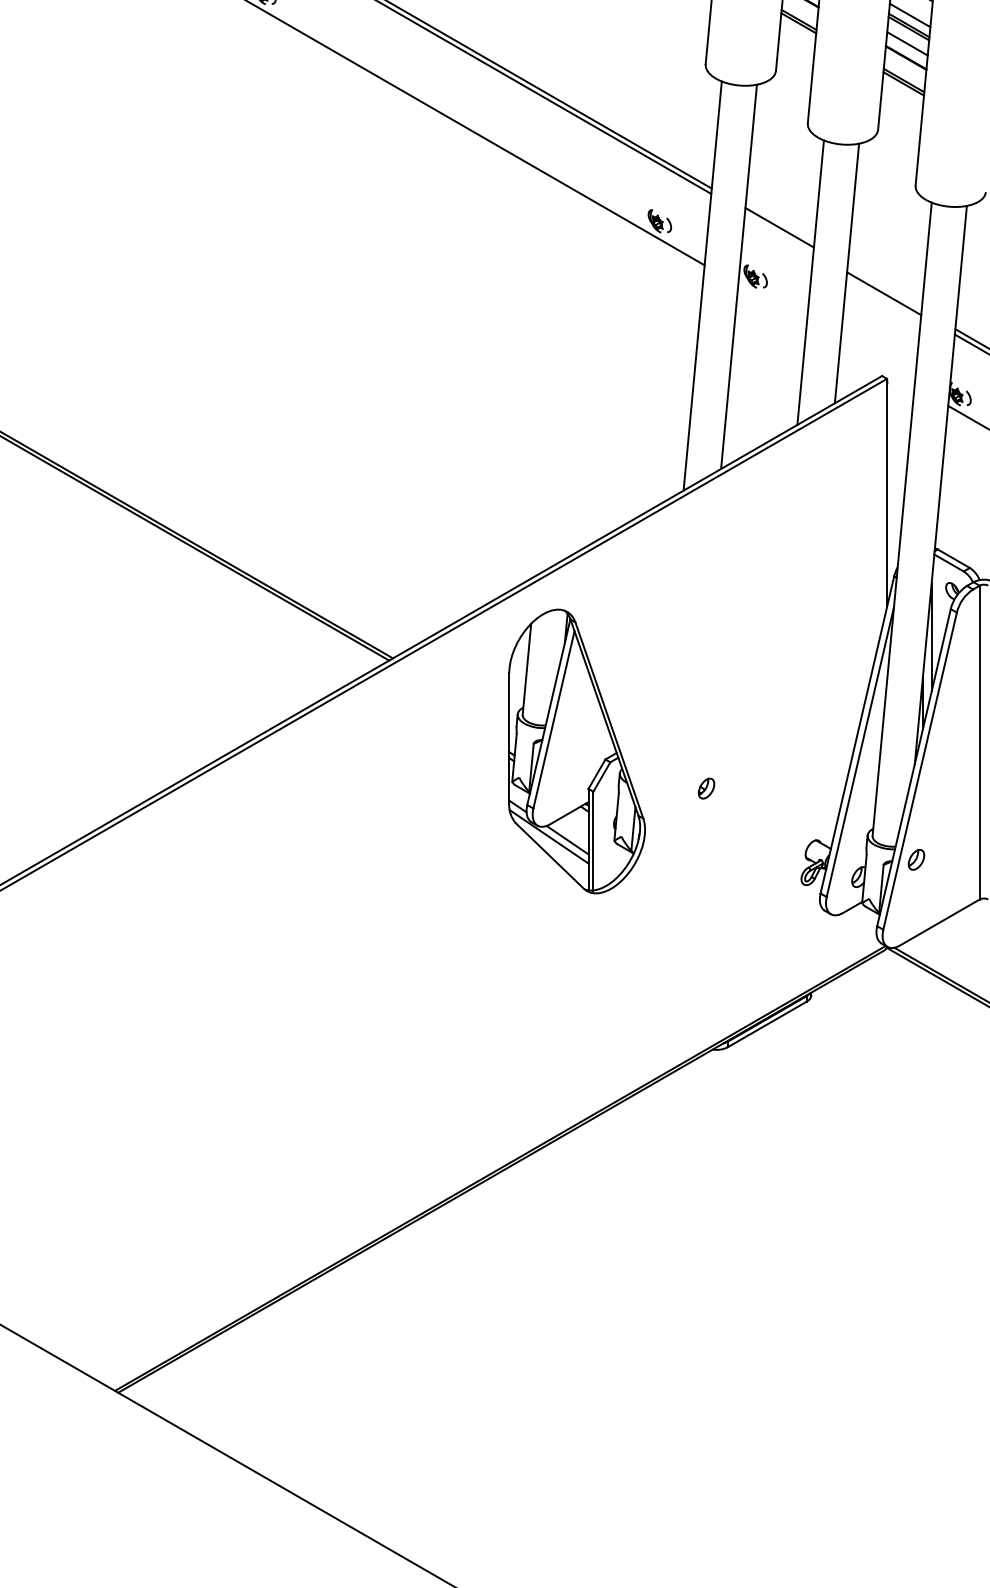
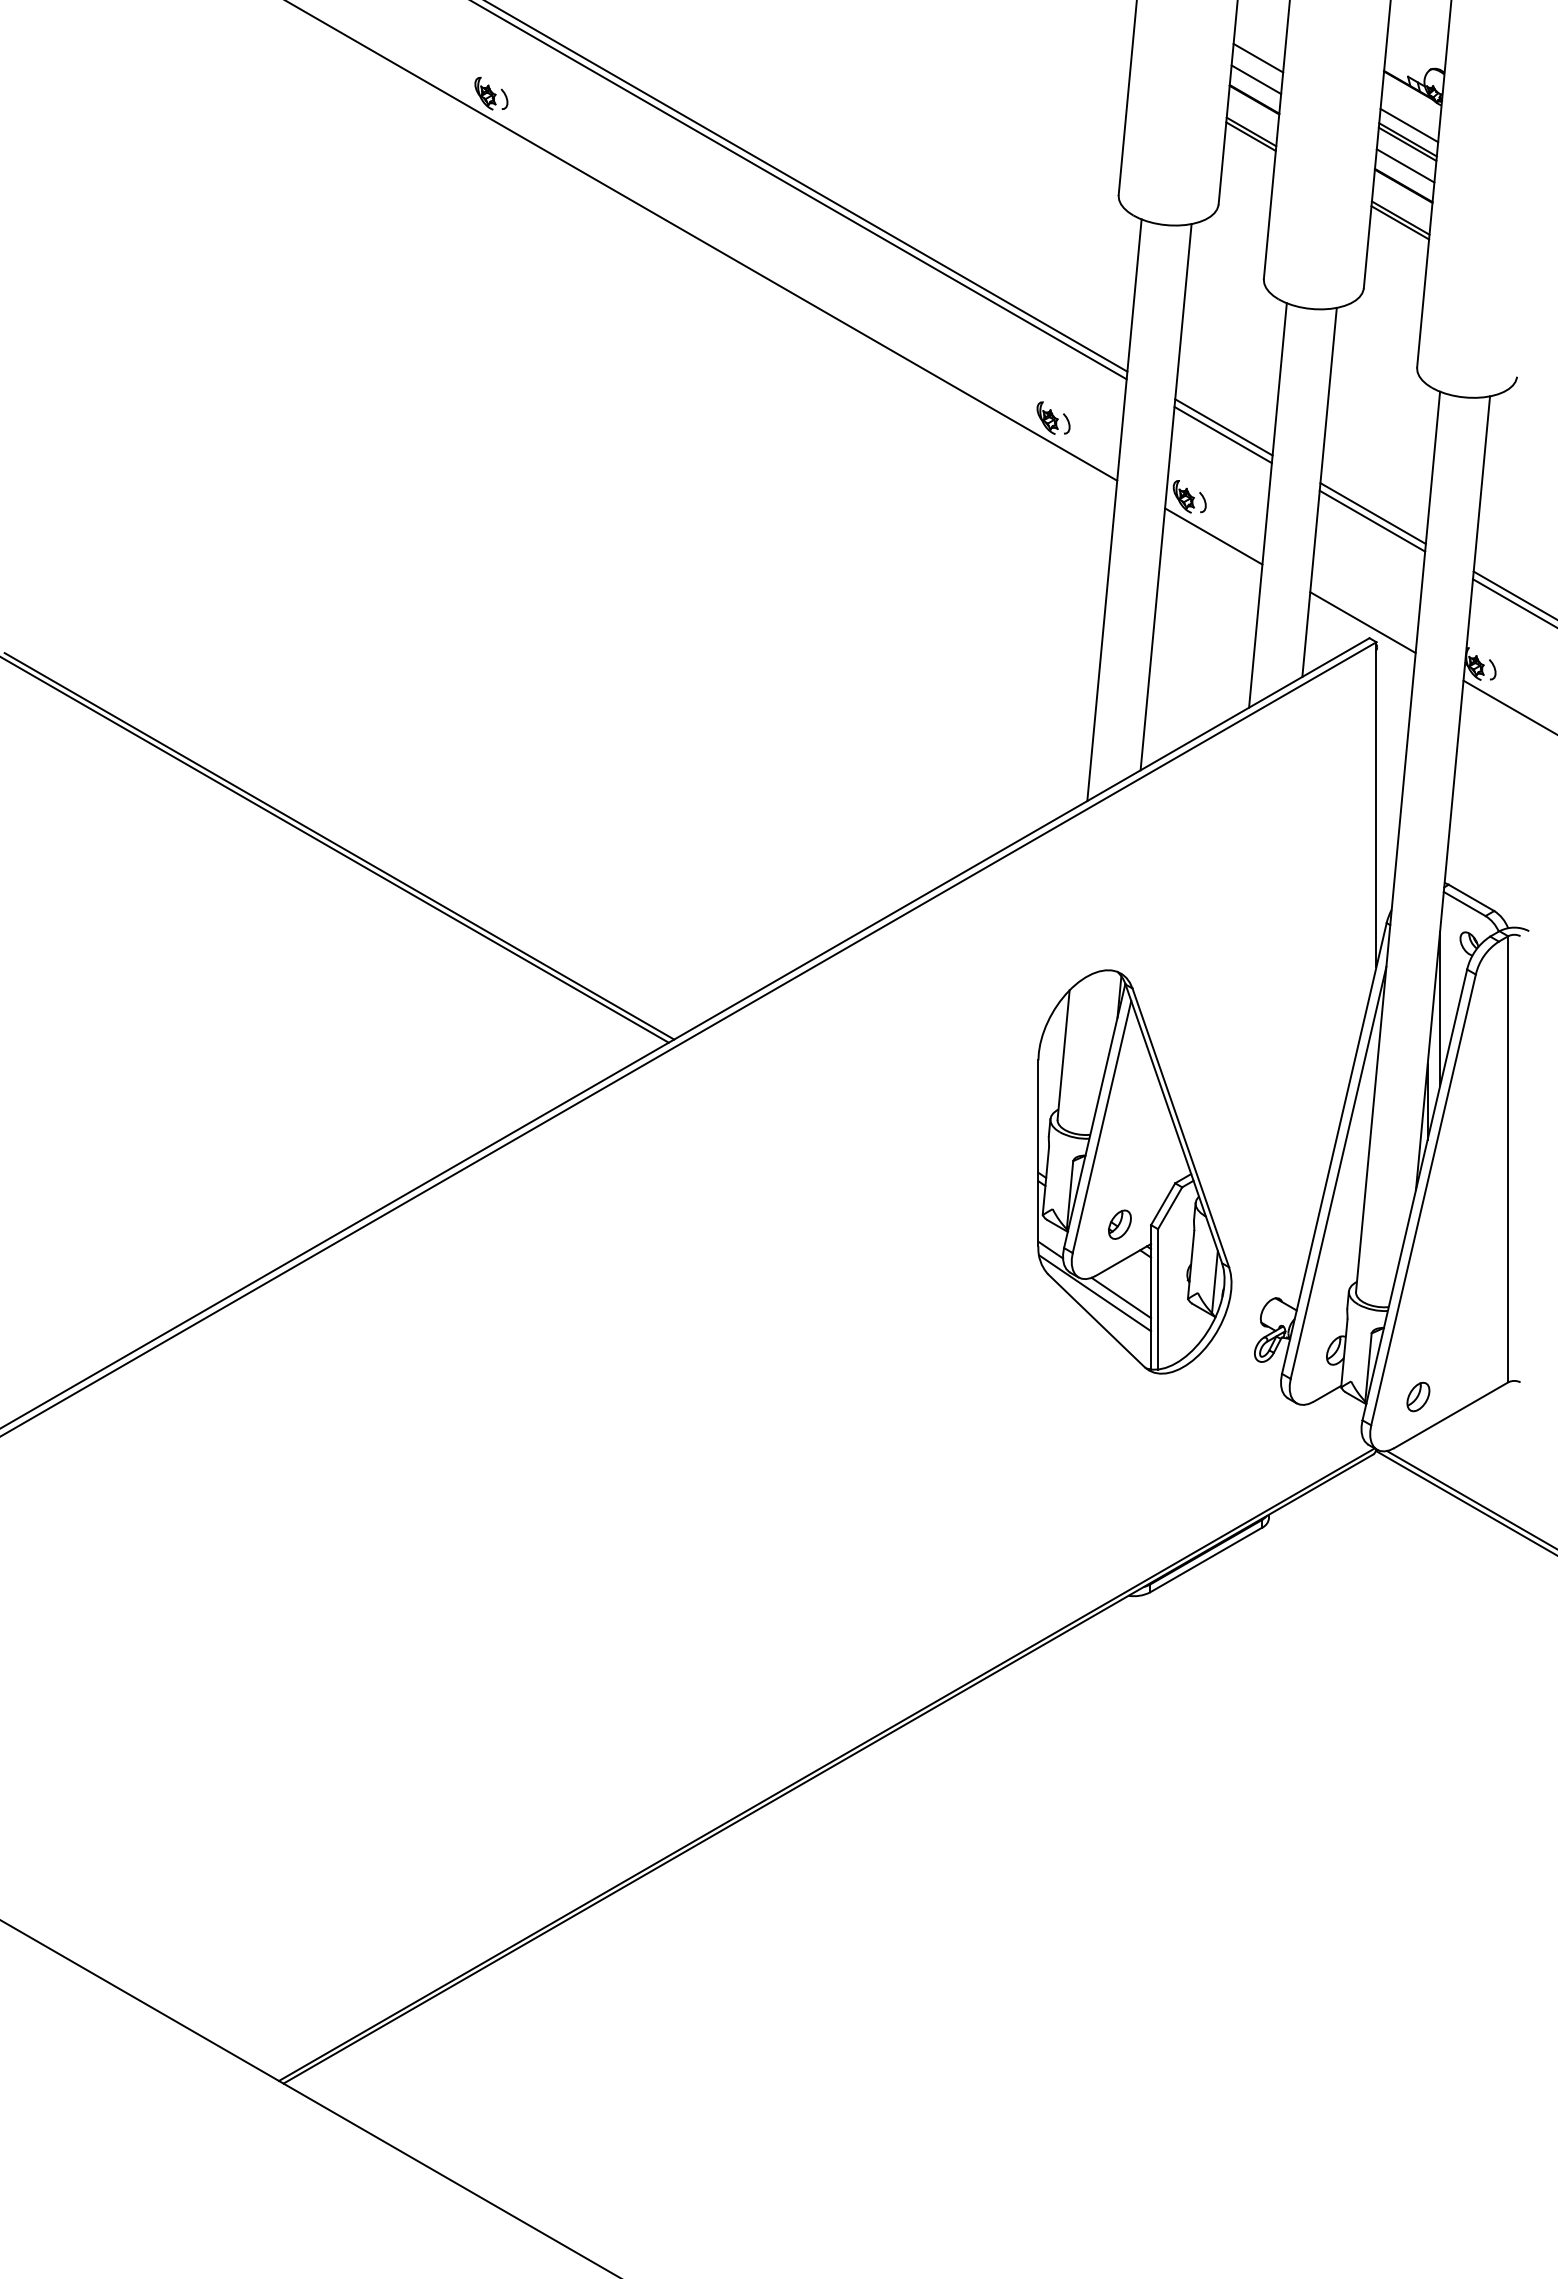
line: (778, 232) -> (1222, 434), added
line: (884, 288) -> (1372, 513), added
line: (772, 304) -> (1213, 536), added
line: (877, 365) -> (1362, 622), added
part: (576, 751) -> (1134, 1171), moved
part: (916, 859) -> (1418, 1396), moved

